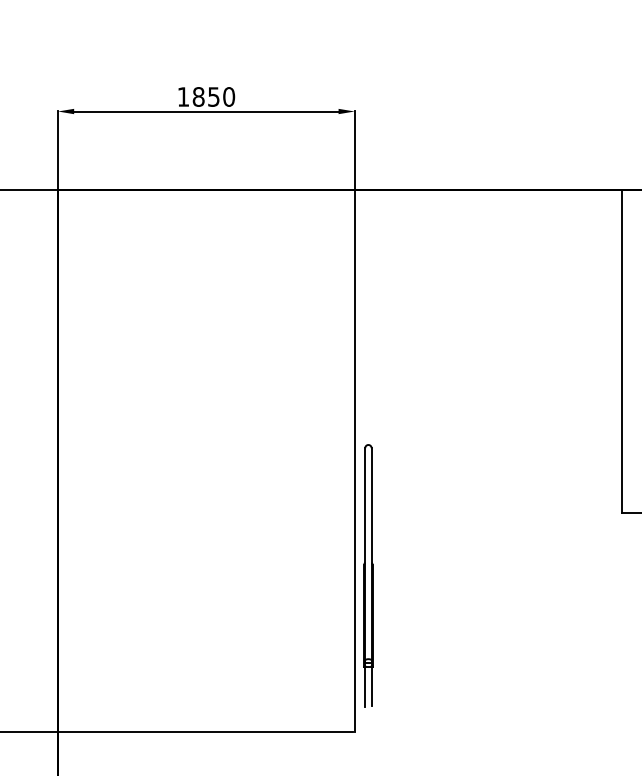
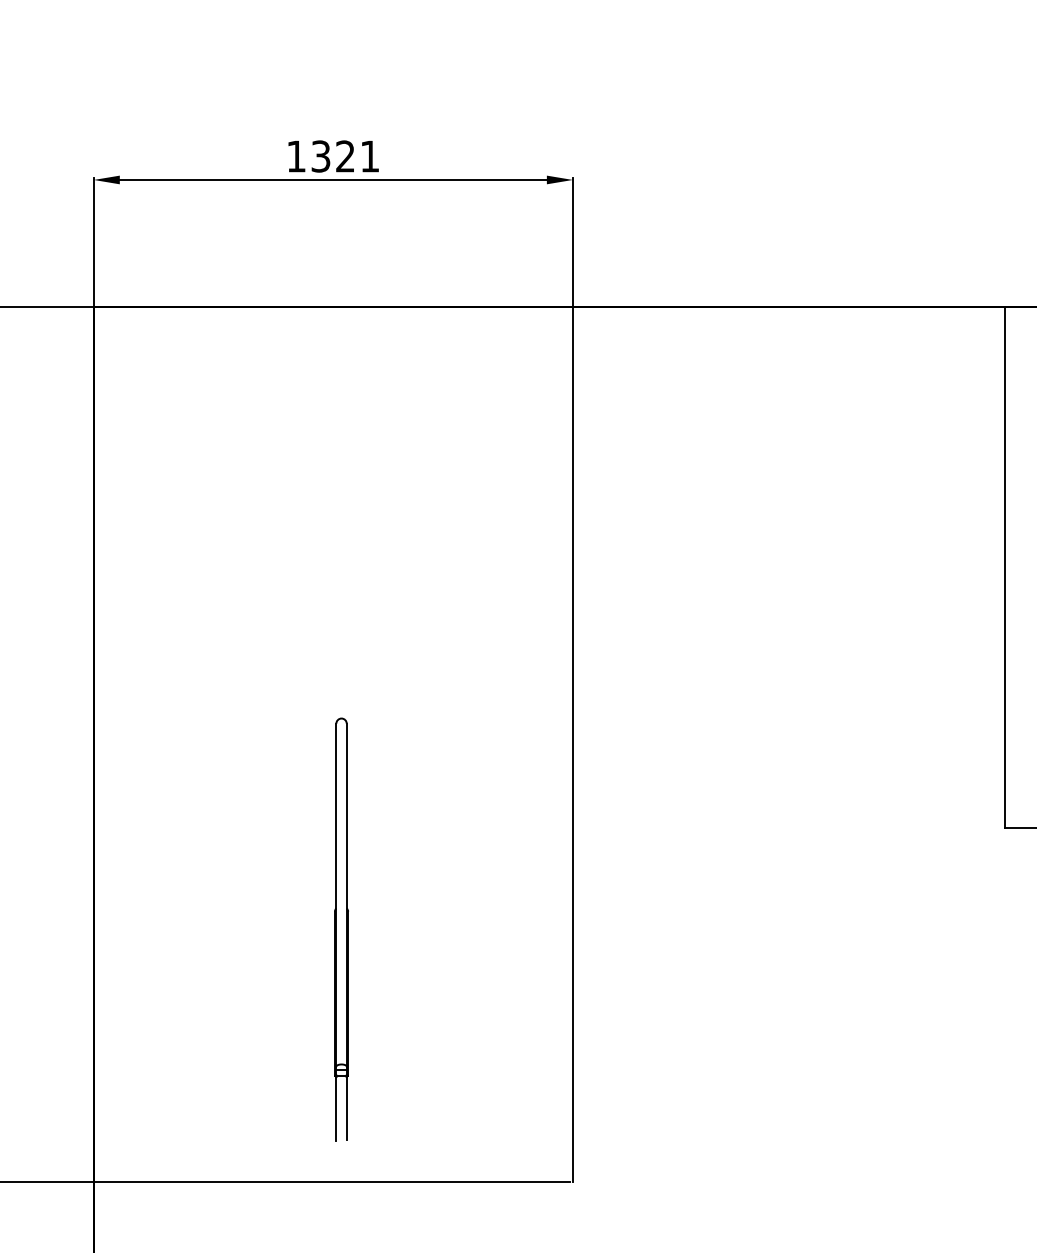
text: (213, 96) -> (344, 155), 1850 -> 1321
part: (368, 575) -> (341, 929), moved

